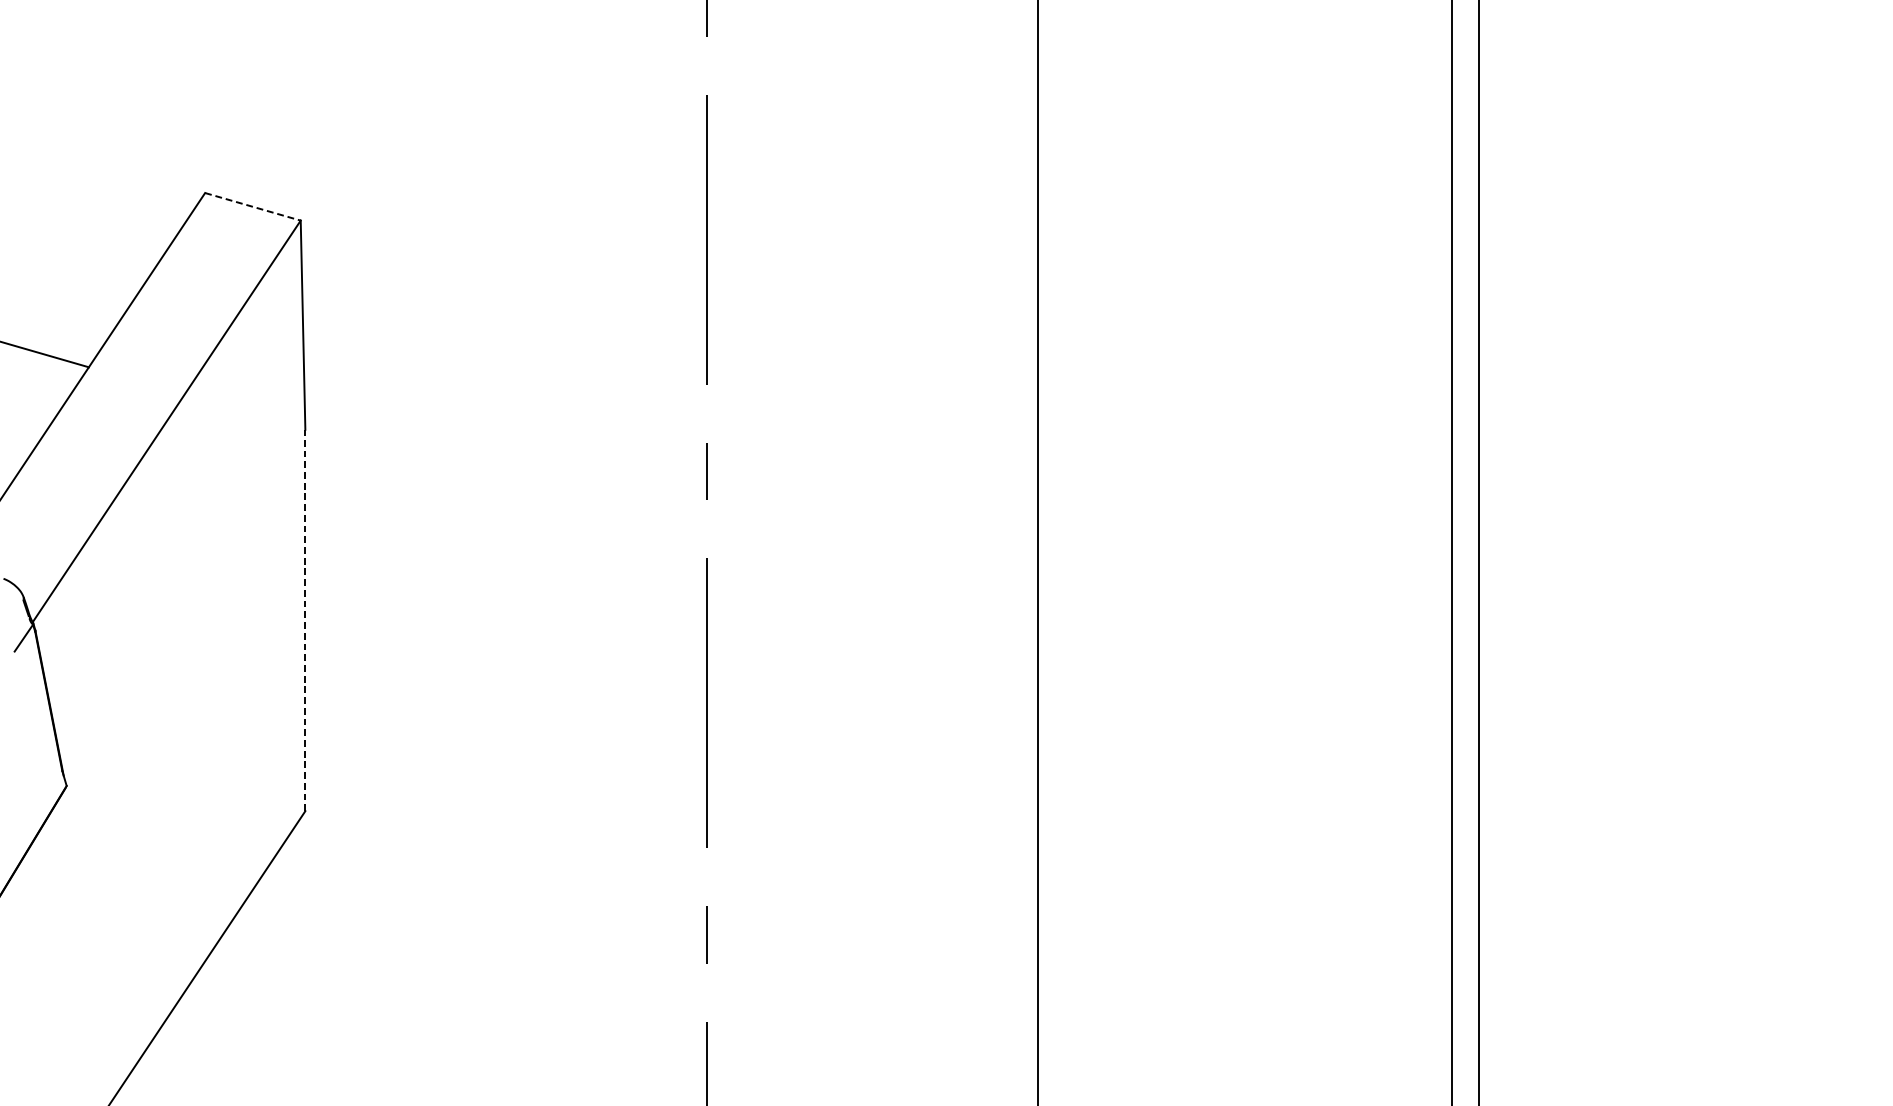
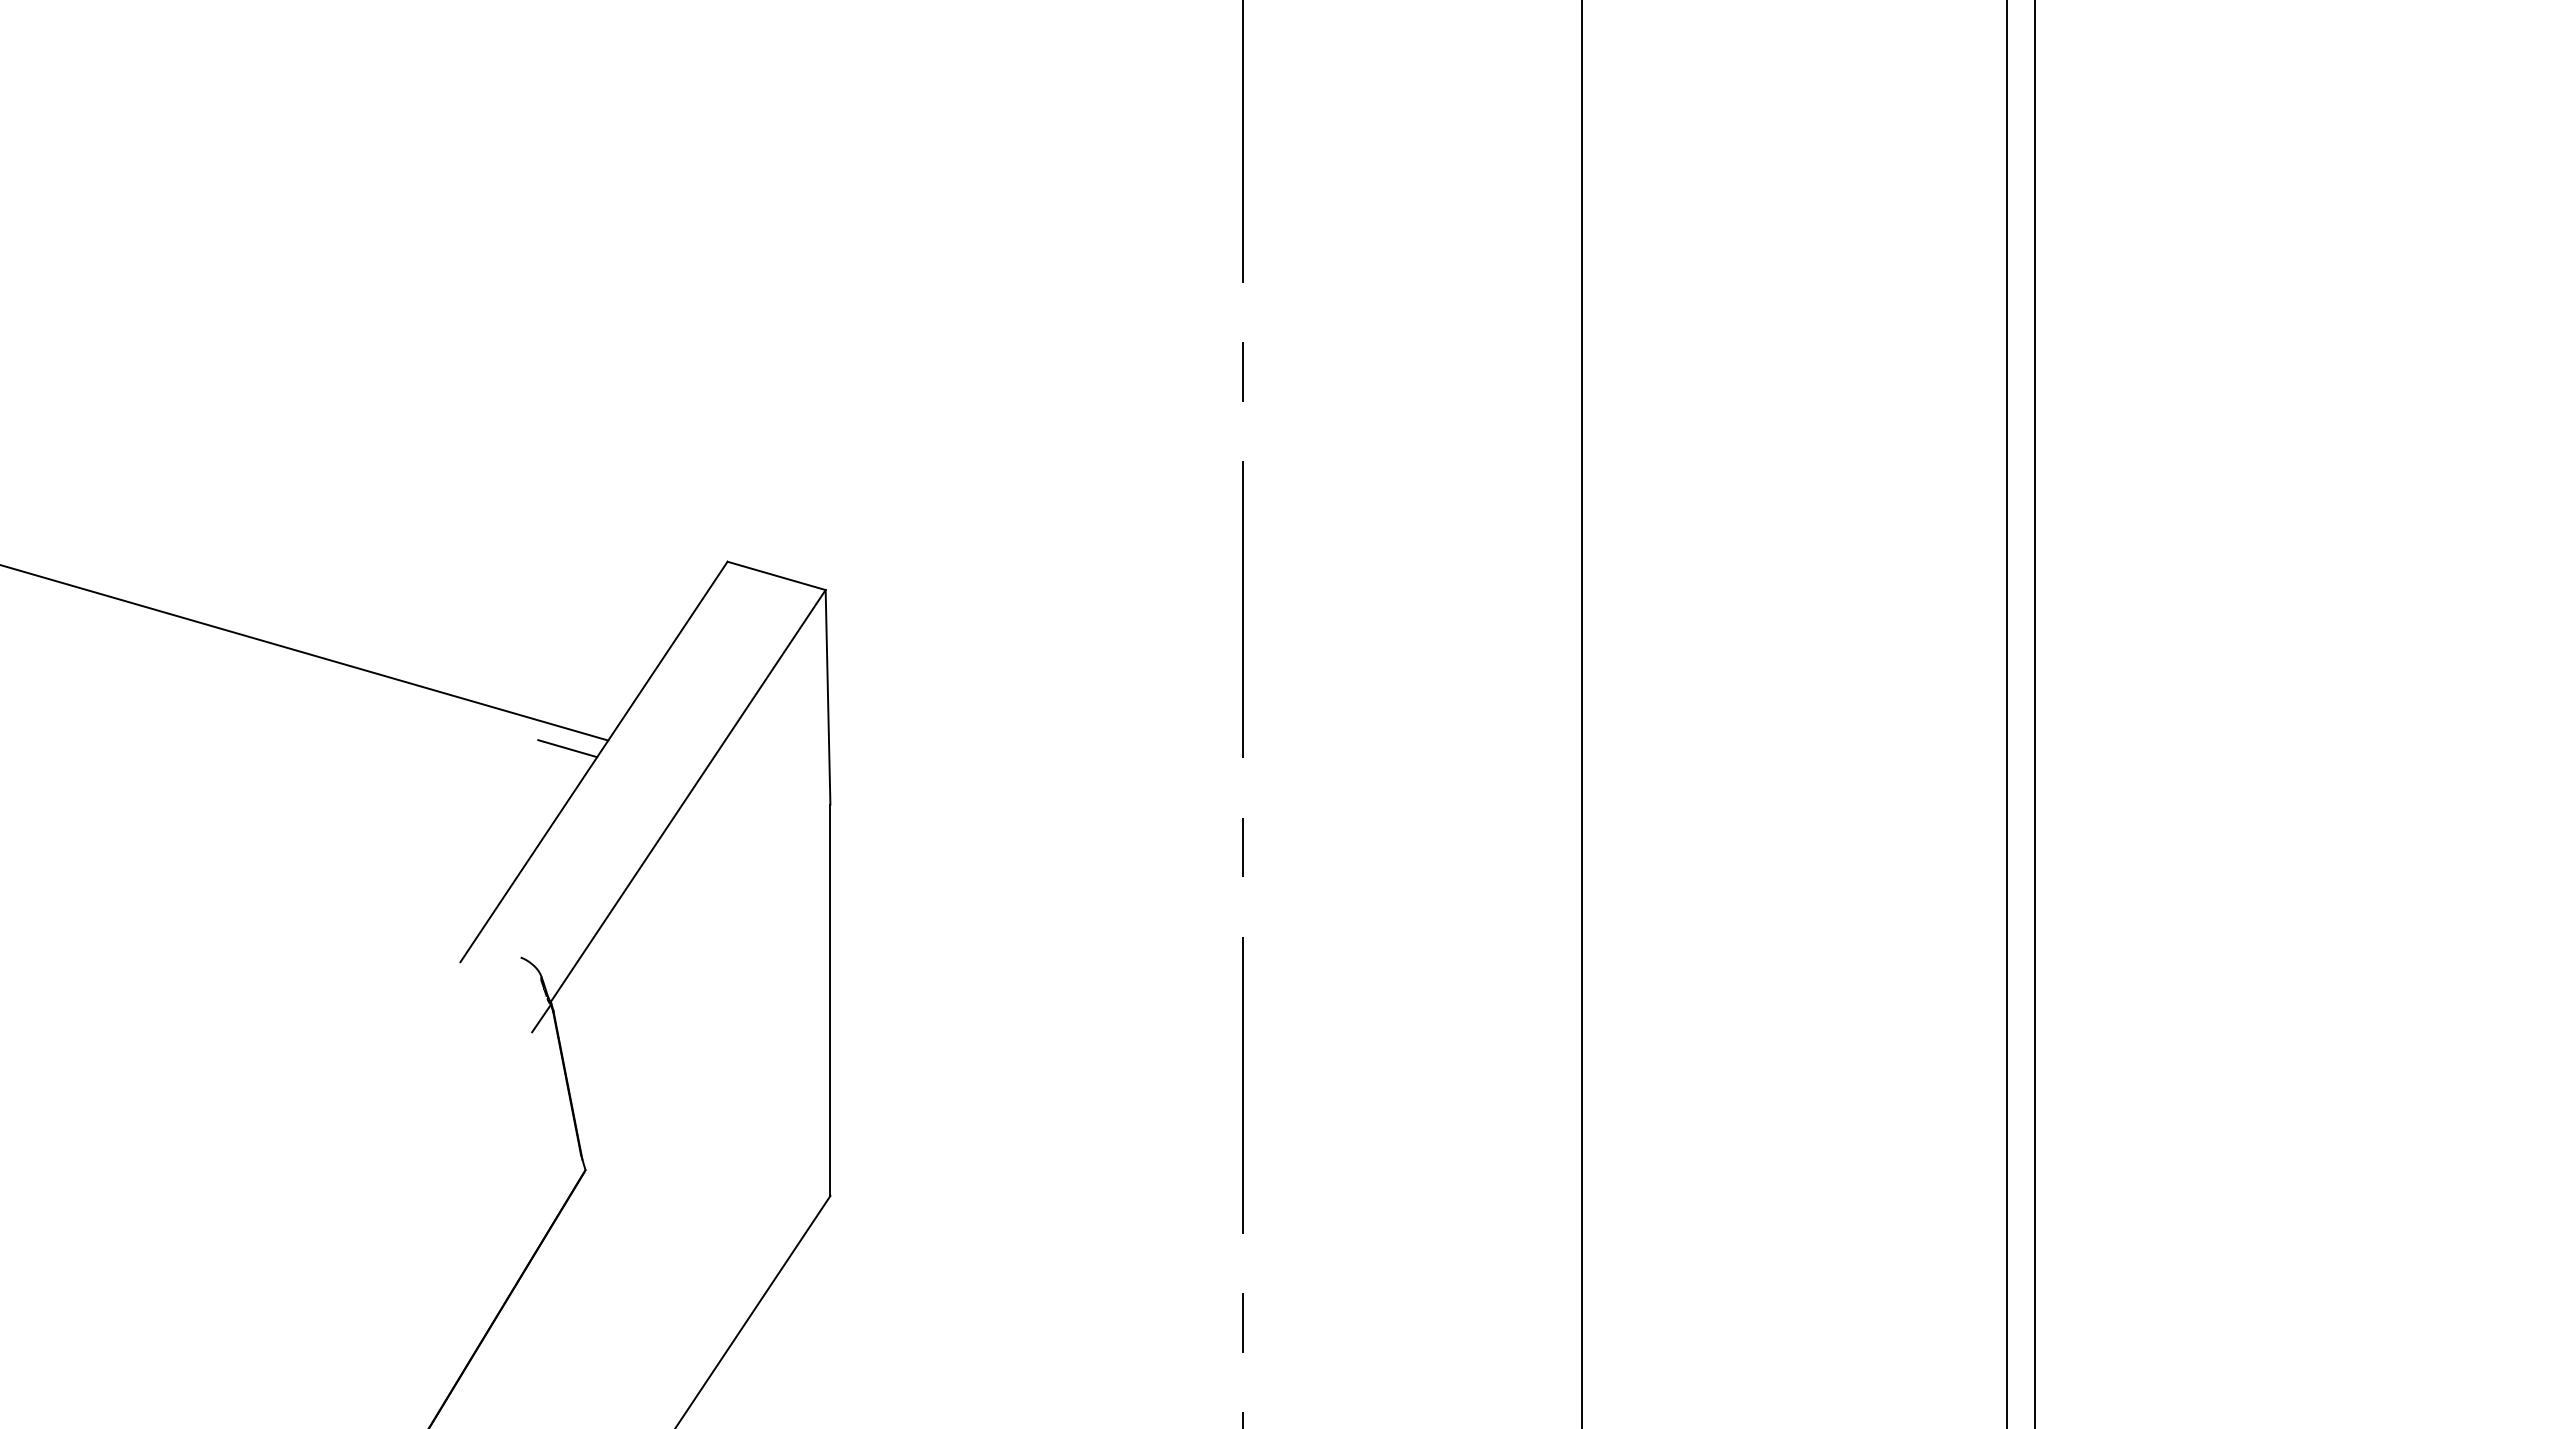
line: (253, 207) -> (777, 576), dashed -> solid
line: (49, 375) -> (567, 748), added
line: (305, 620) -> (830, 1000), dashed -> solid

